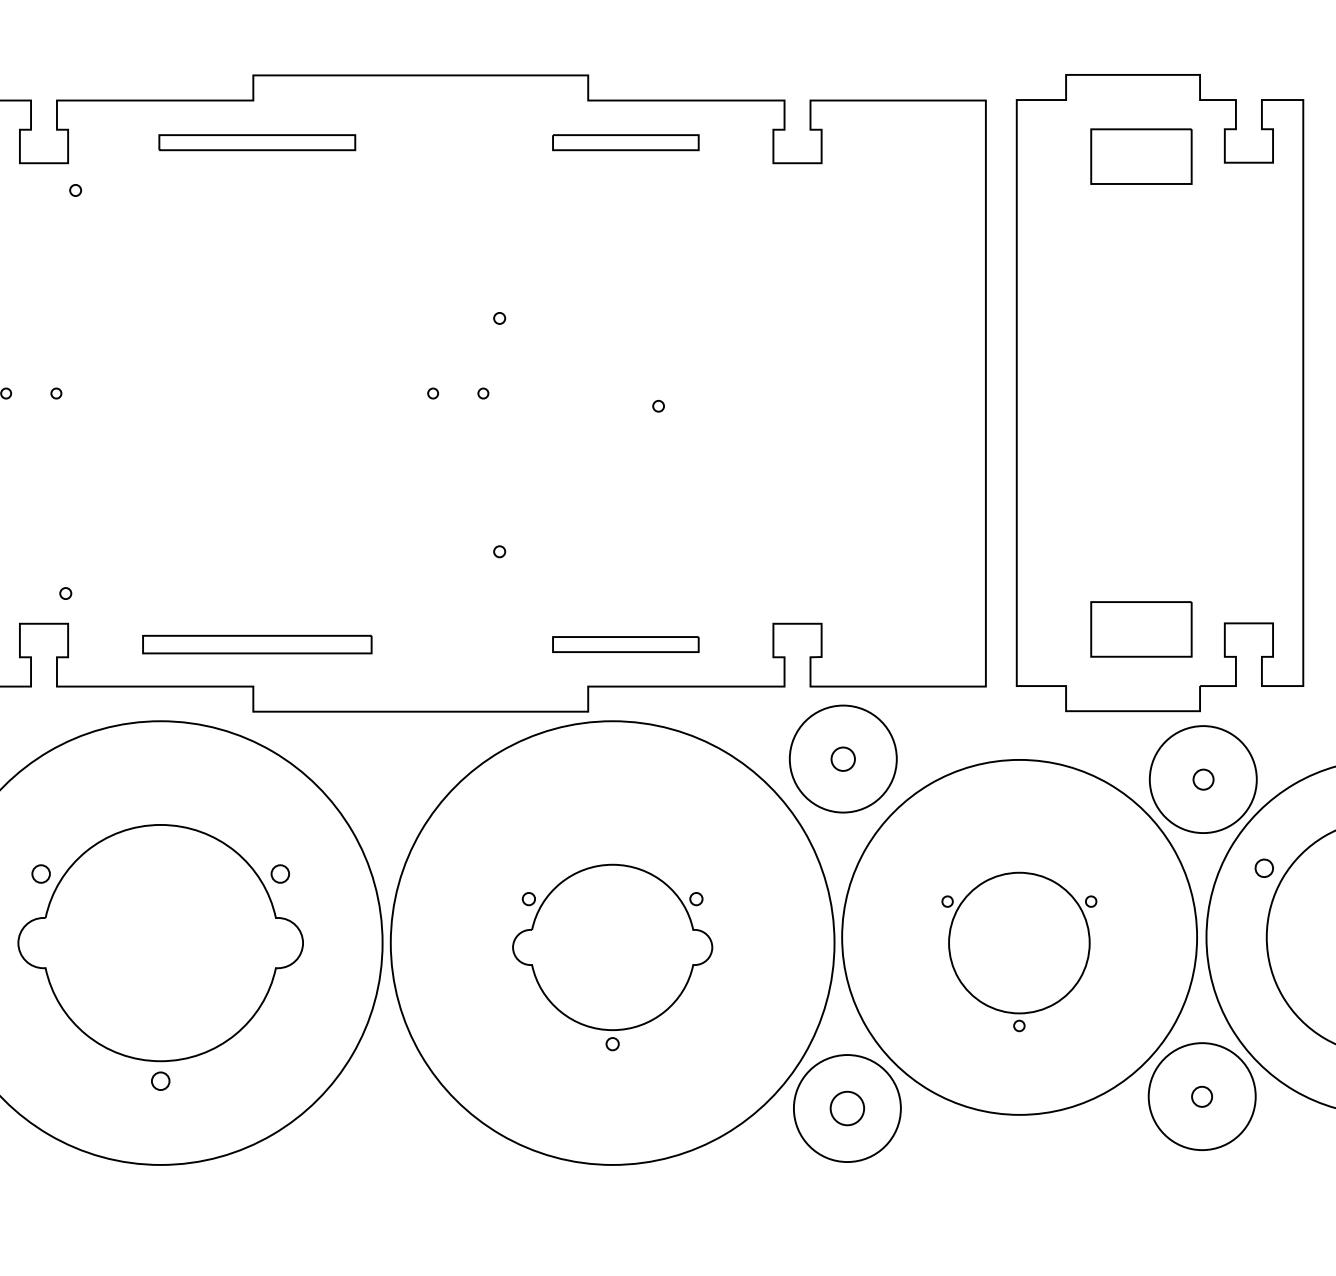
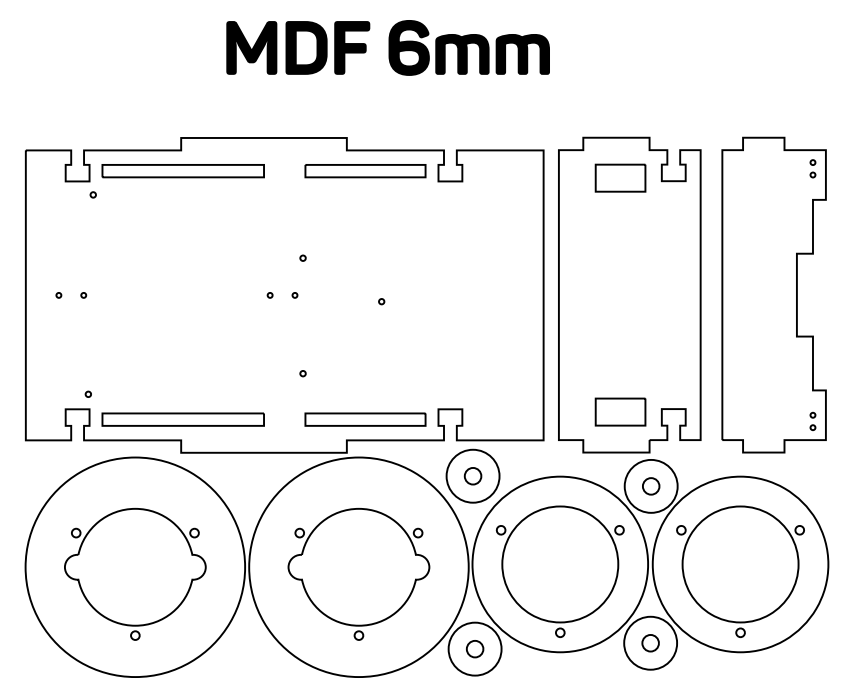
part: (255, 143) -> (182, 171), size x1.67
part: (625, 143) -> (365, 171), size x1.67
part: (255, 644) -> (182, 419), size x1.43
part: (625, 644) -> (365, 419), size x1.67
circle: (842, 759) -> (472, 476), size x1.43
part: (1203, 779) -> (651, 486), size x1.67
part: (1017, 951) -> (559, 571), size x1.67
part: (611, 957) -> (358, 574), size x1.43
part: (1201, 1097) -> (650, 643), size x1.67

